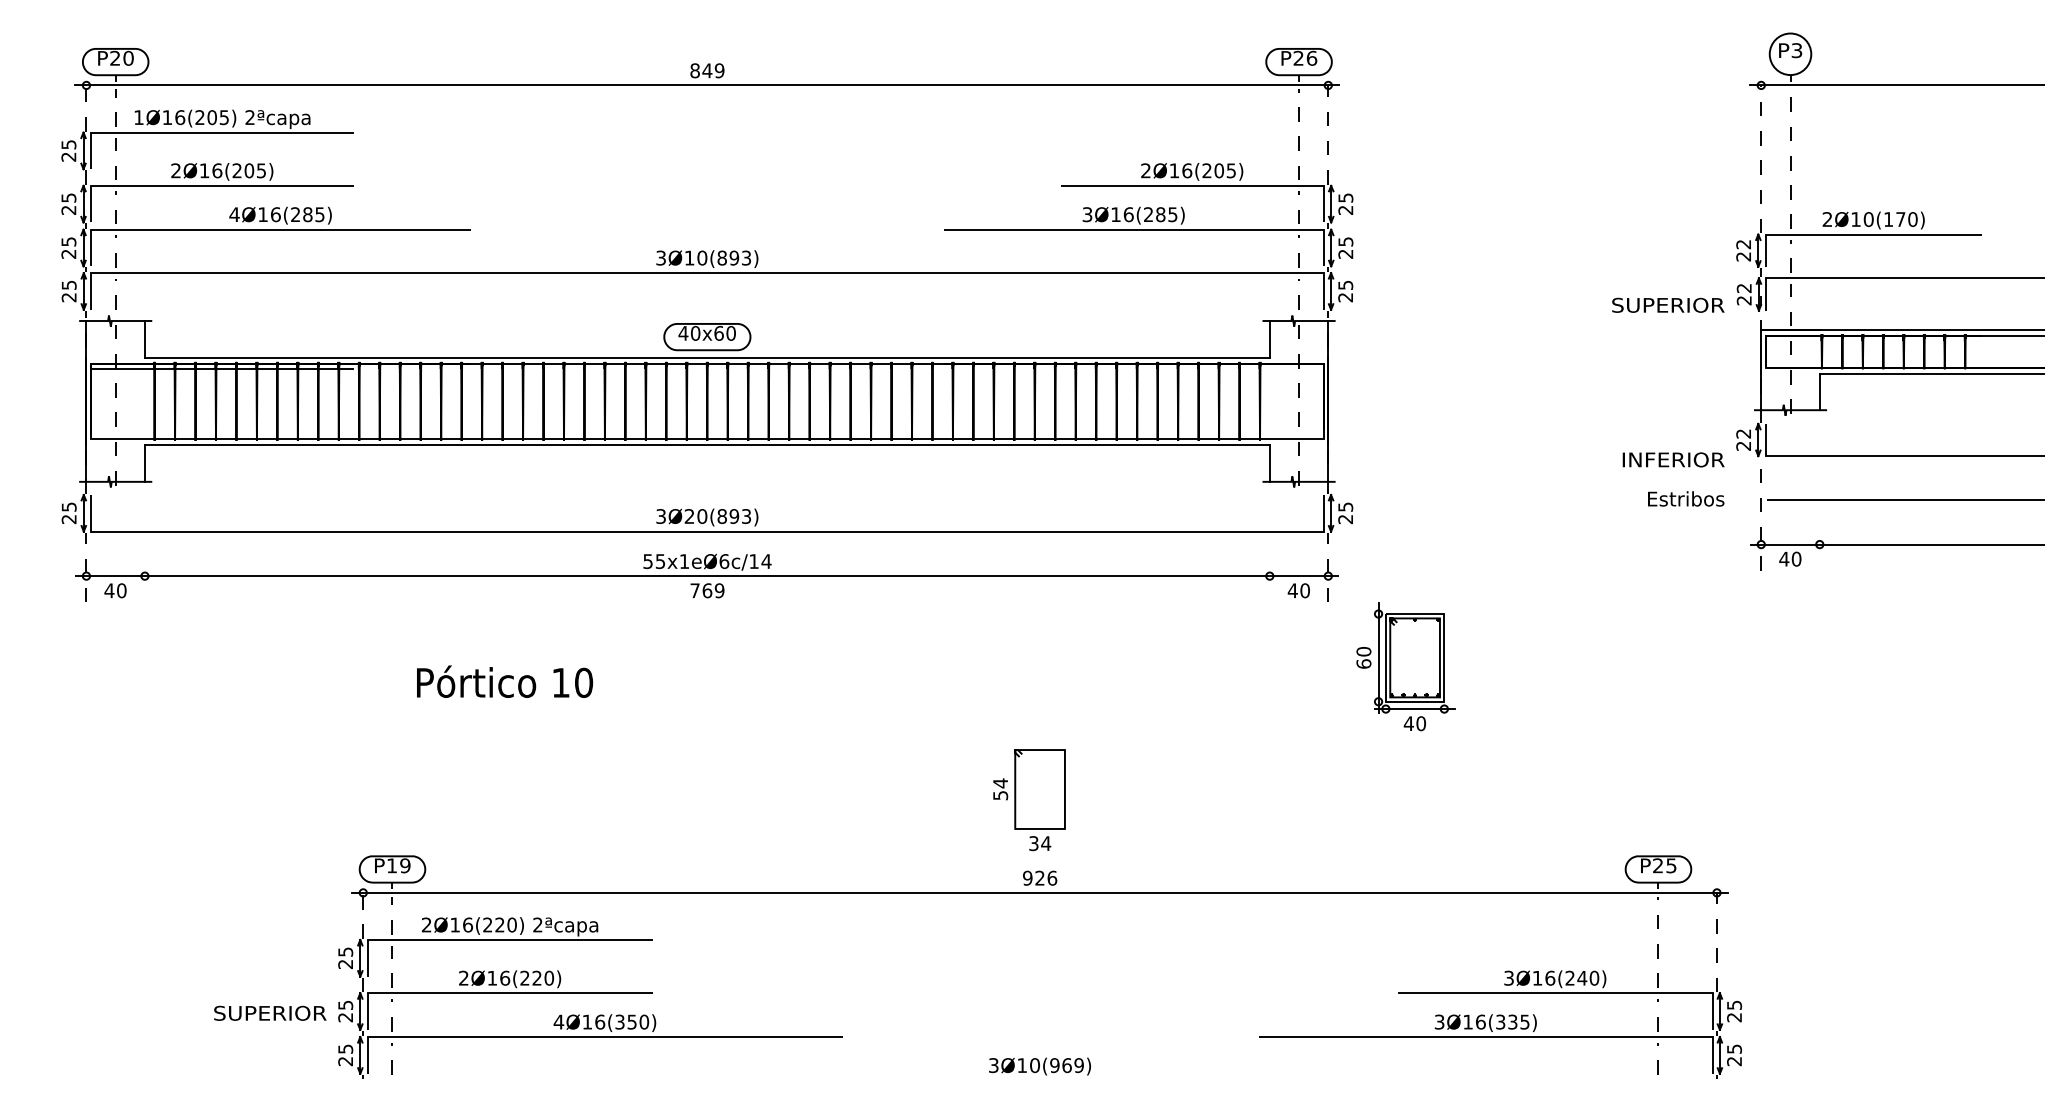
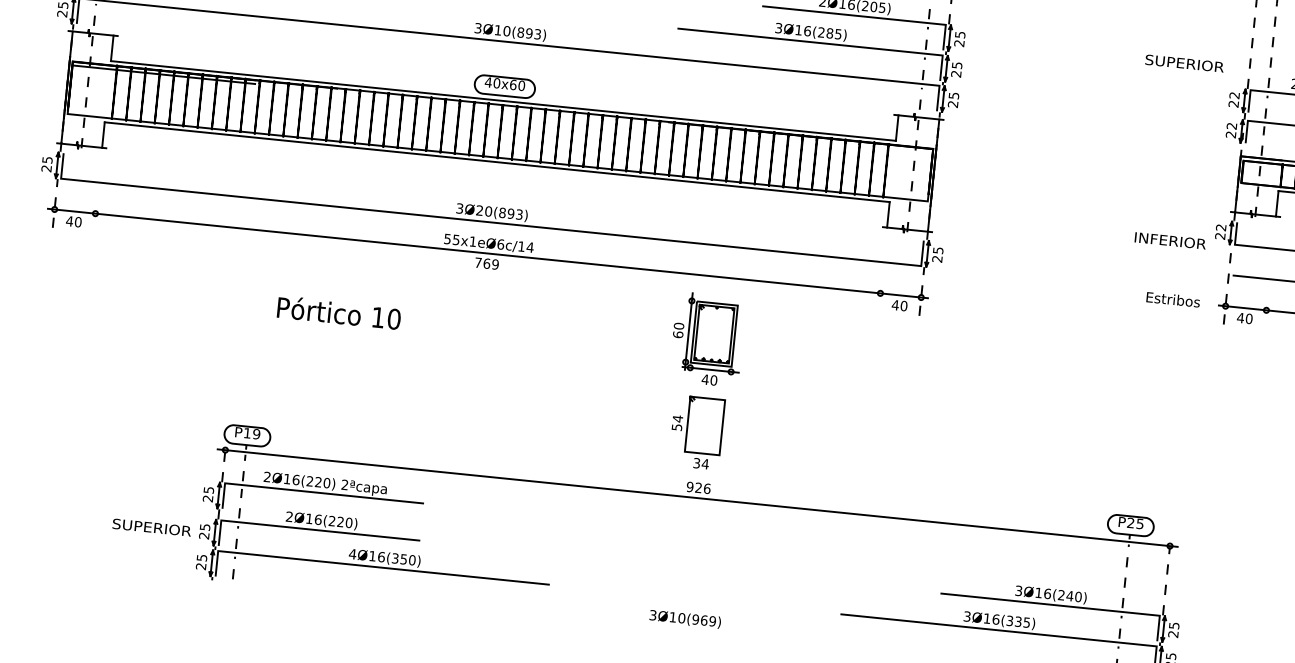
text: (1668, 304) -> (1184, 62), moved
text: (1686, 498) -> (1173, 299), moved
part: (1405, 666) -> (707, 339), moved

